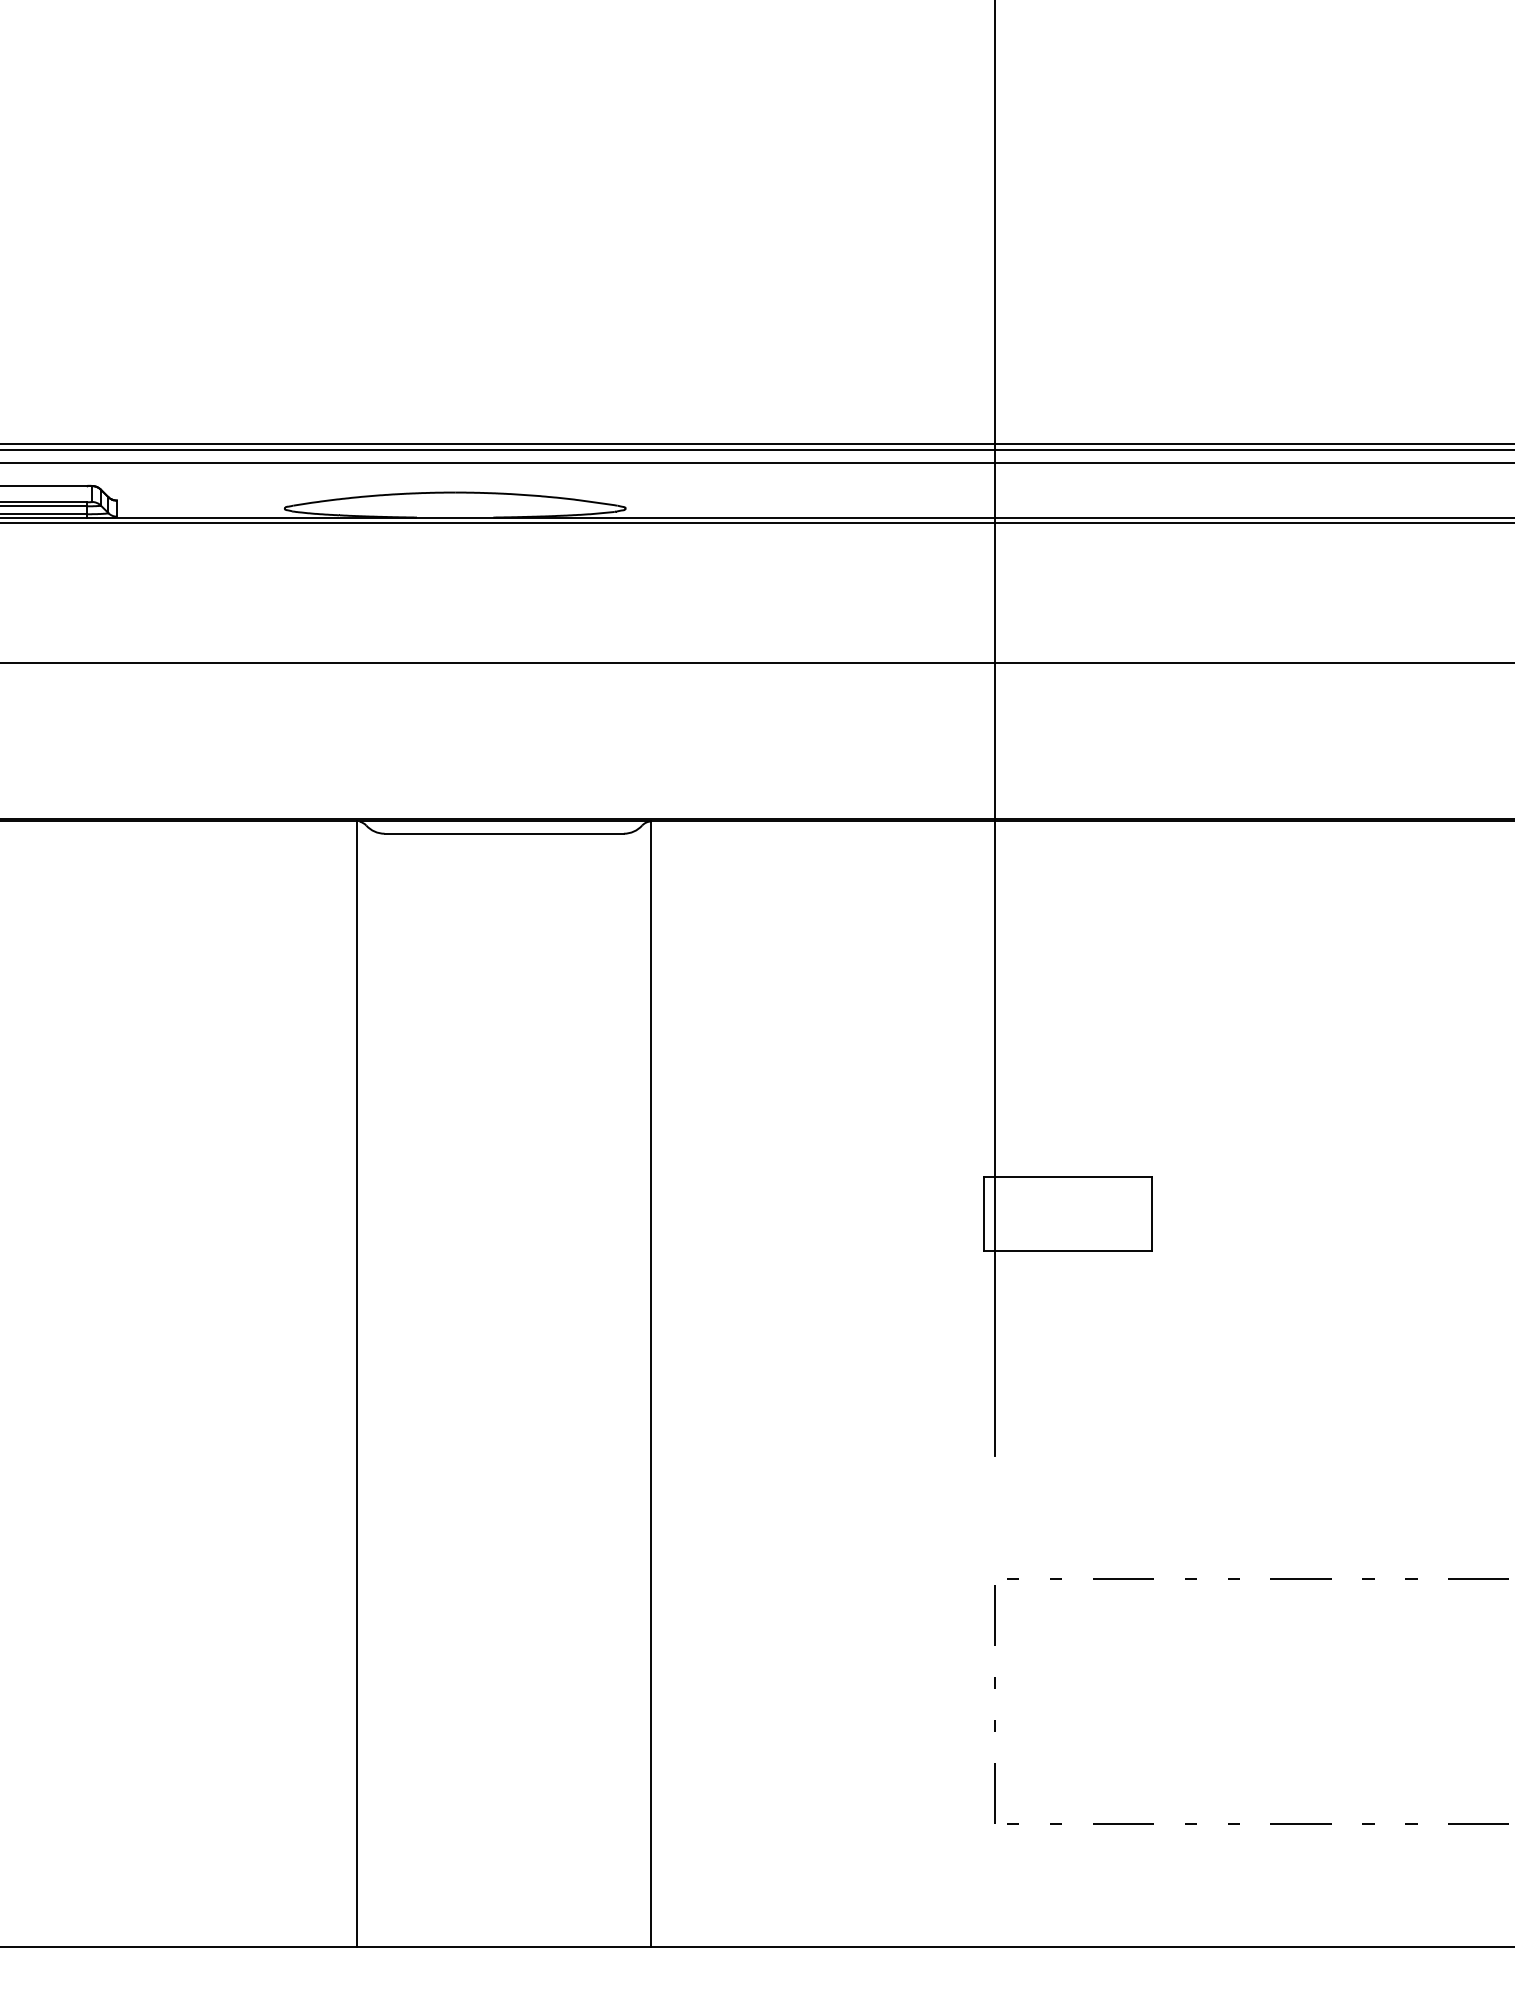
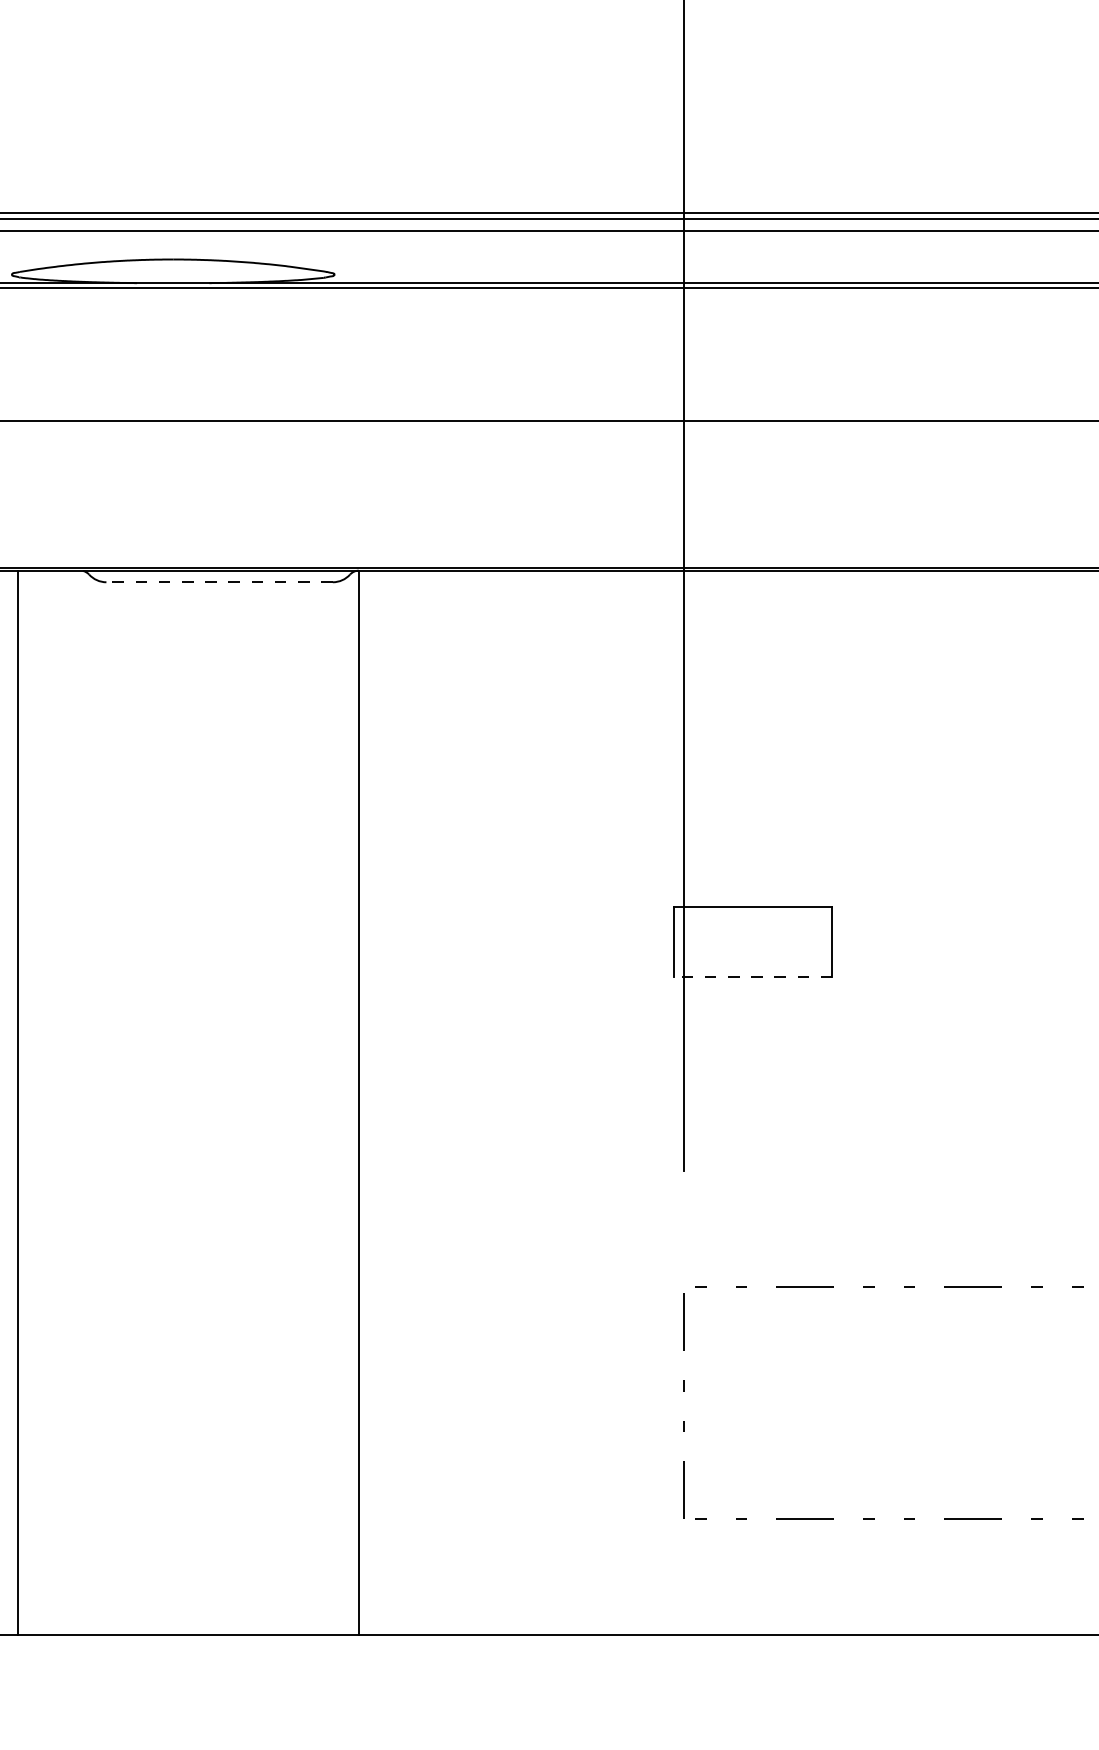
line: (504, 833) -> (219, 582), solid -> dashed
line: (1068, 1250) -> (753, 976), solid -> dashed
line: (357, 1383) -> (18, 1102), moved

